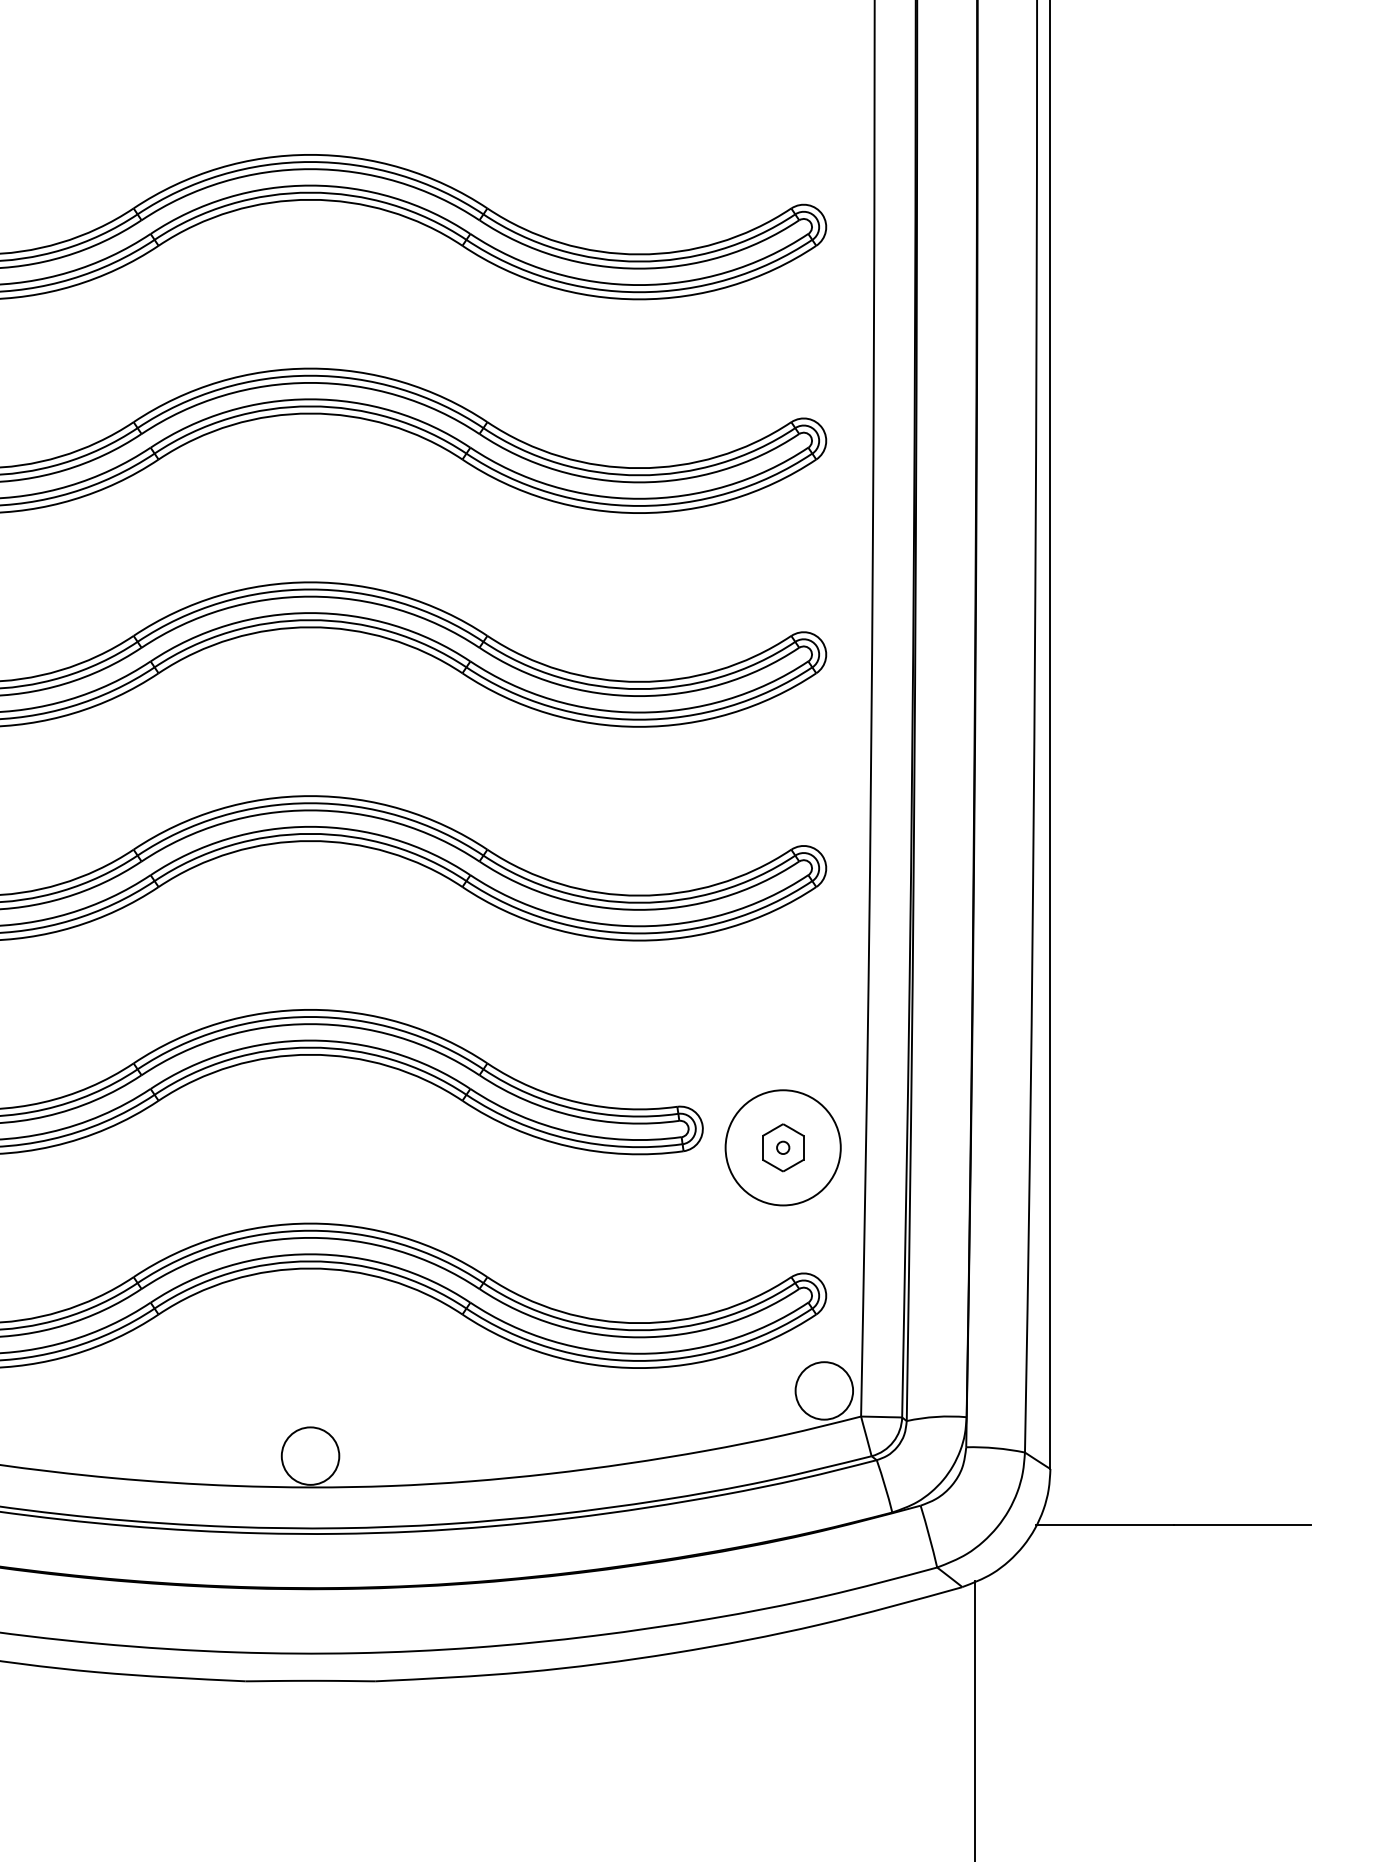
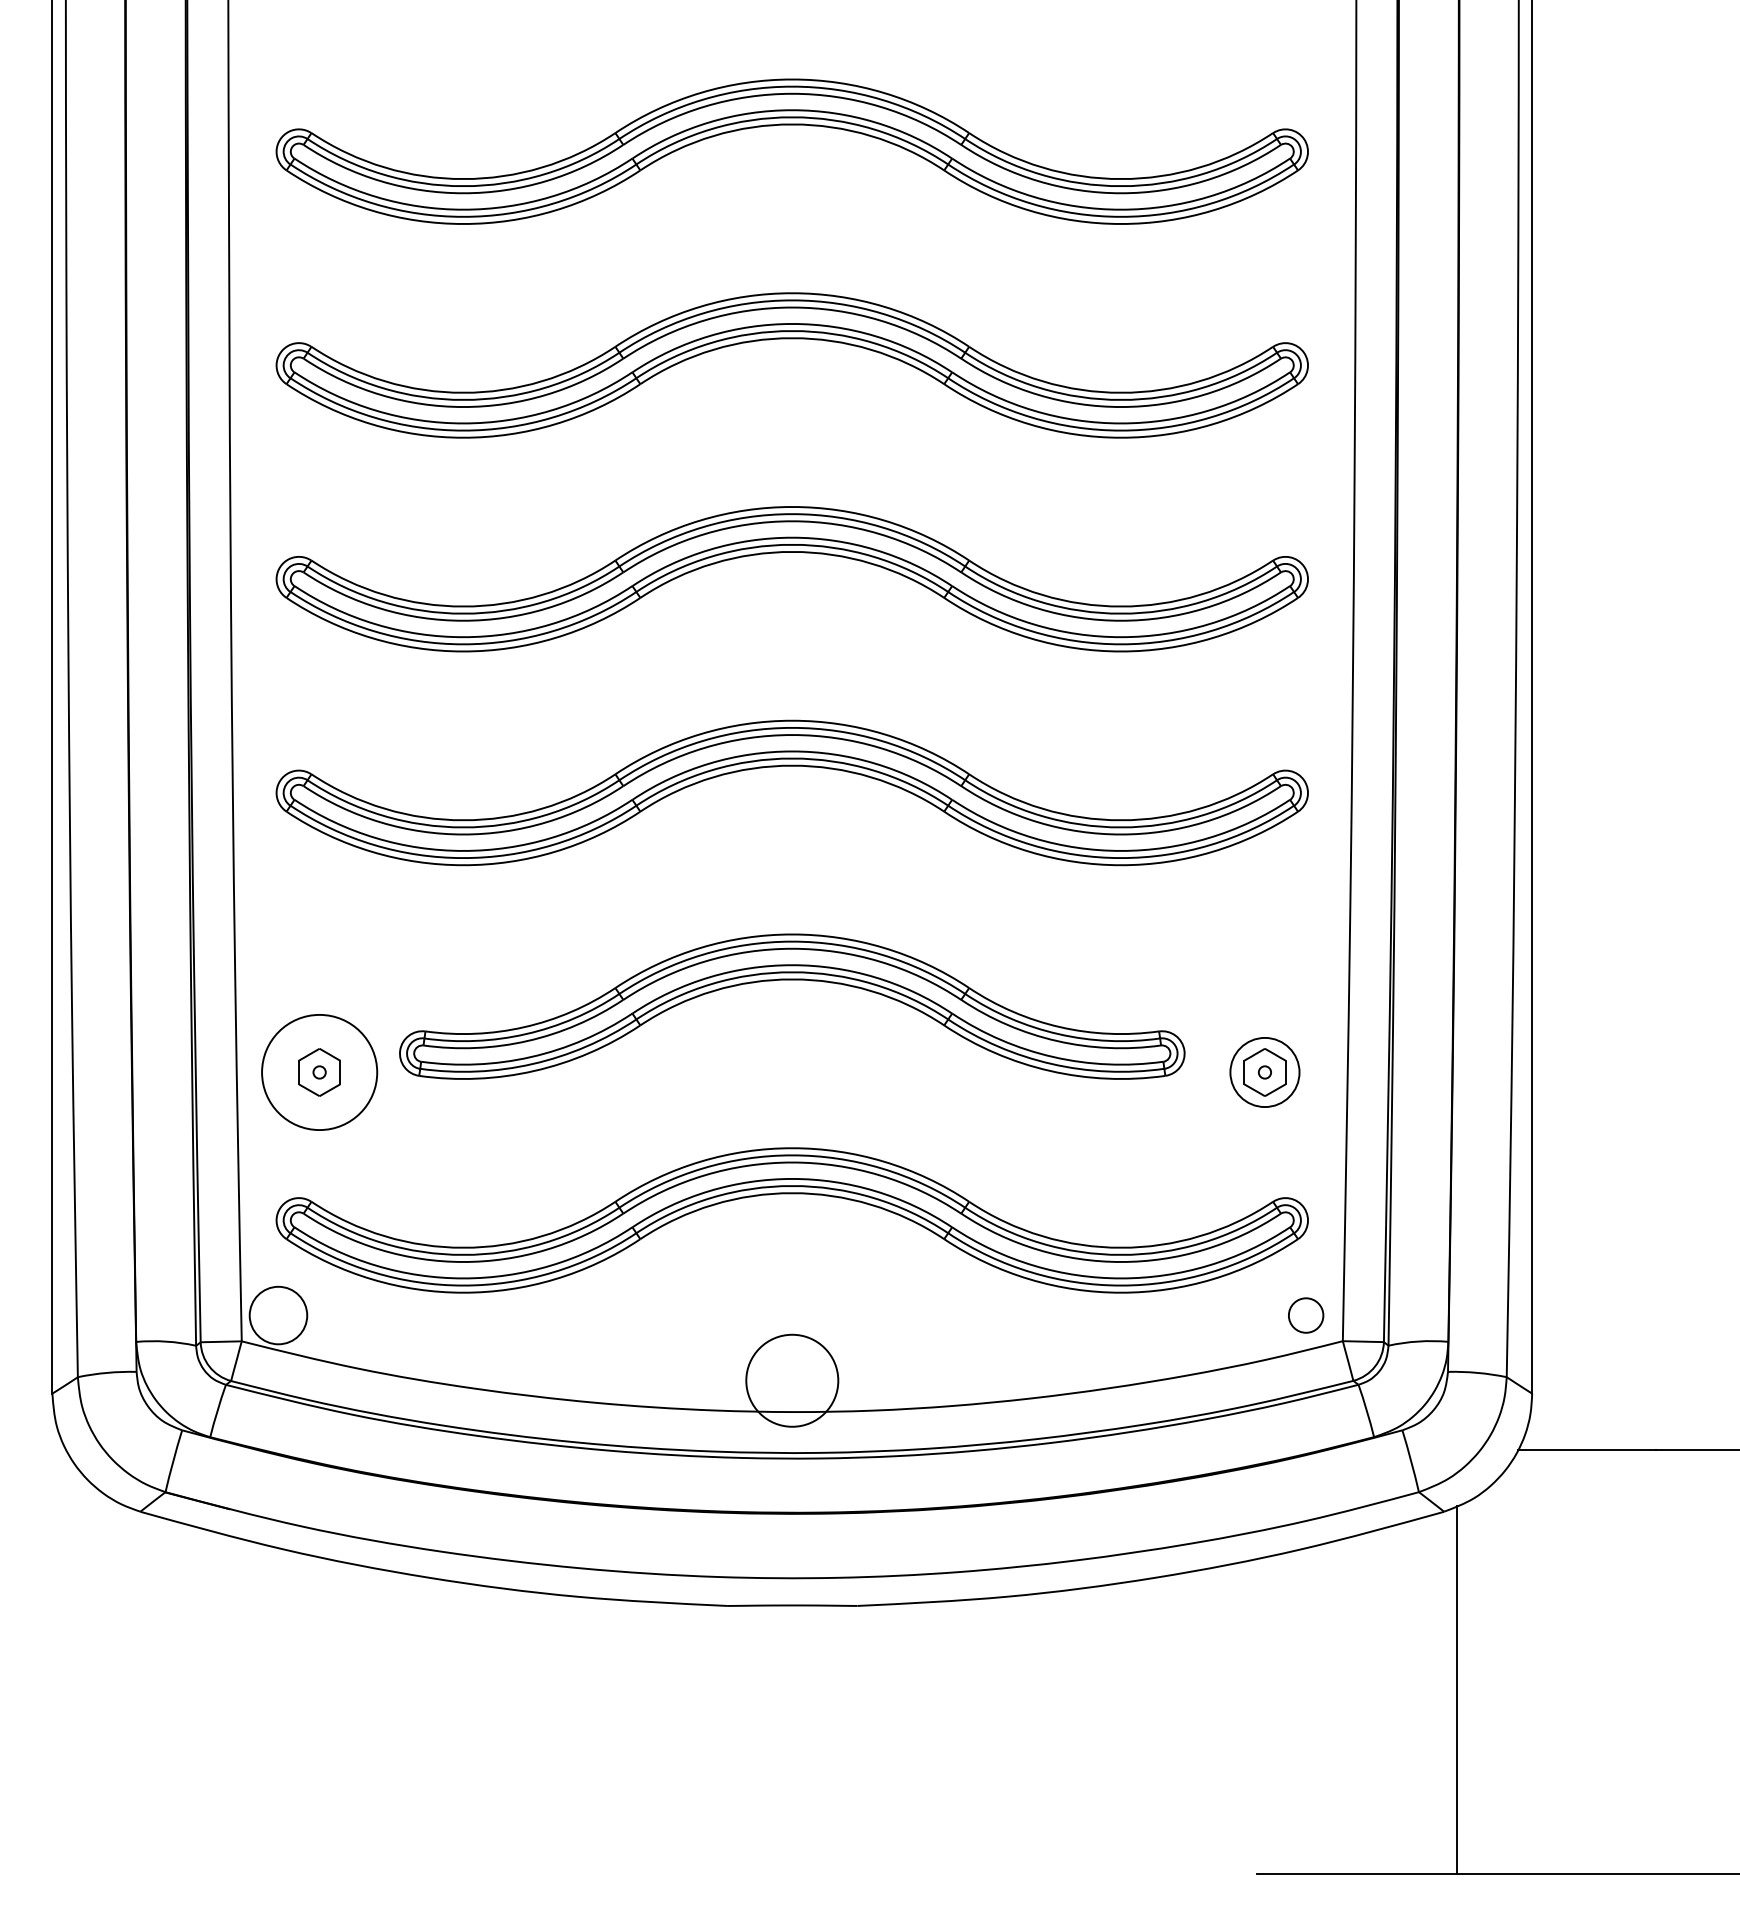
circle: (782, 1147) -> (1264, 1072), size x0.6
circle: (823, 1390) -> (1305, 1315), size x0.6
circle: (310, 1455) -> (792, 1380), size x1.6

